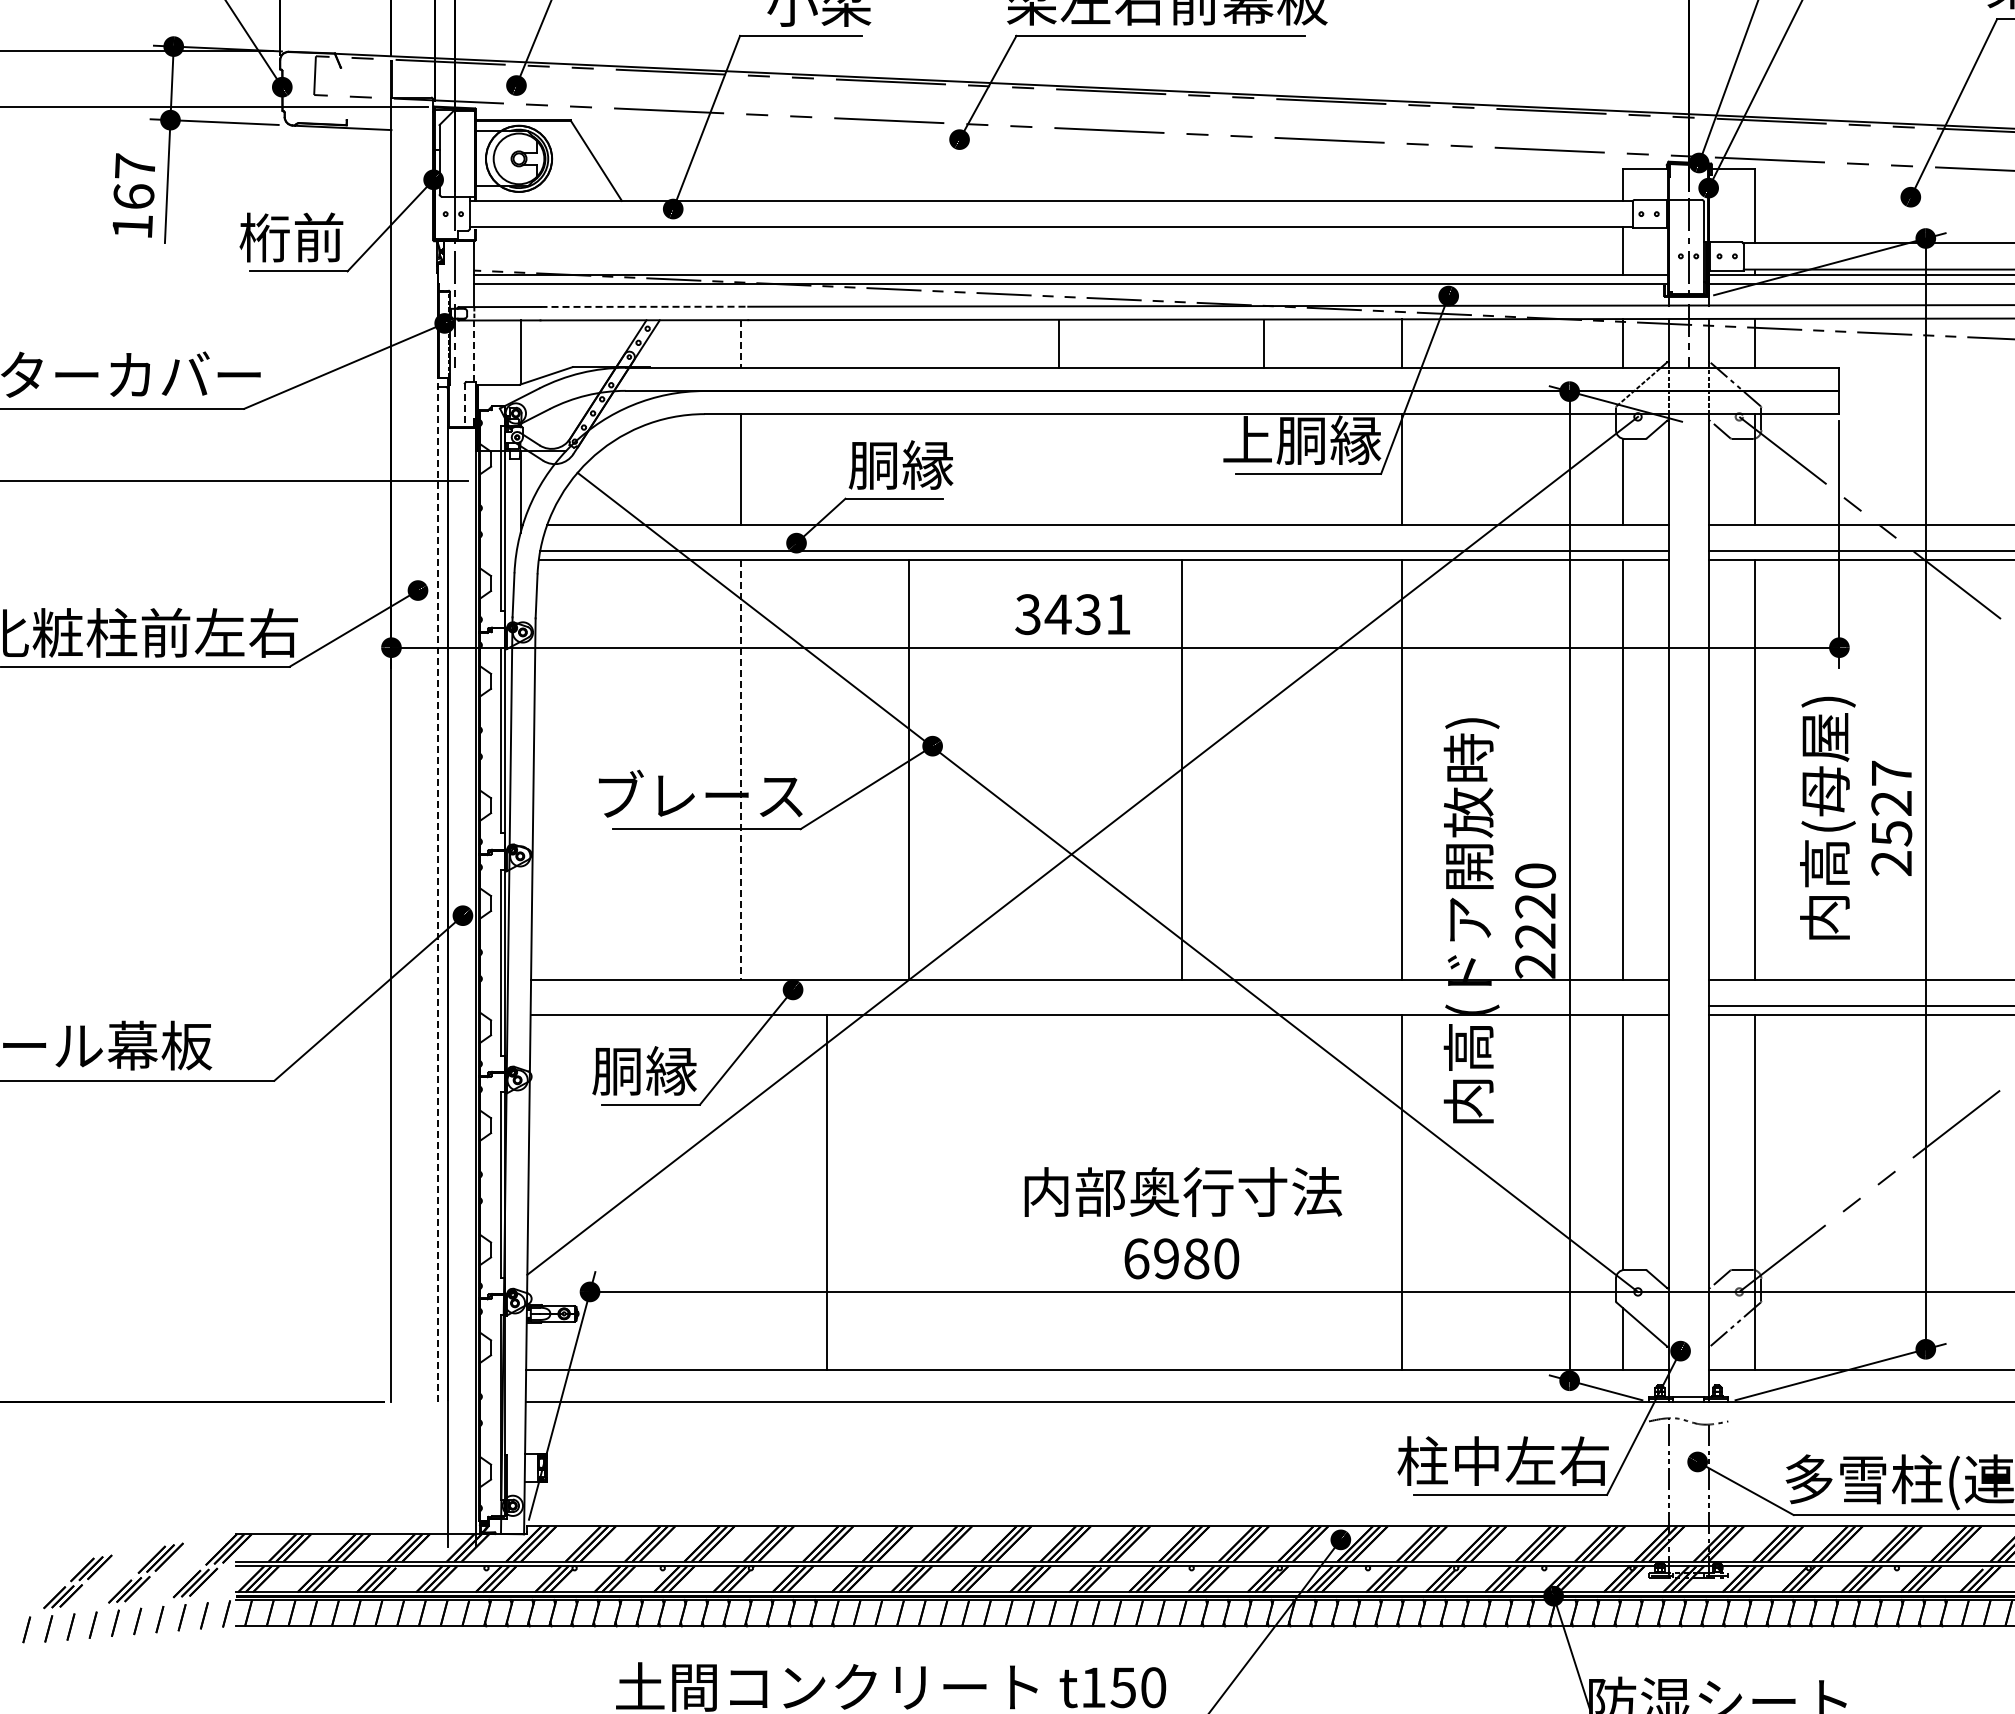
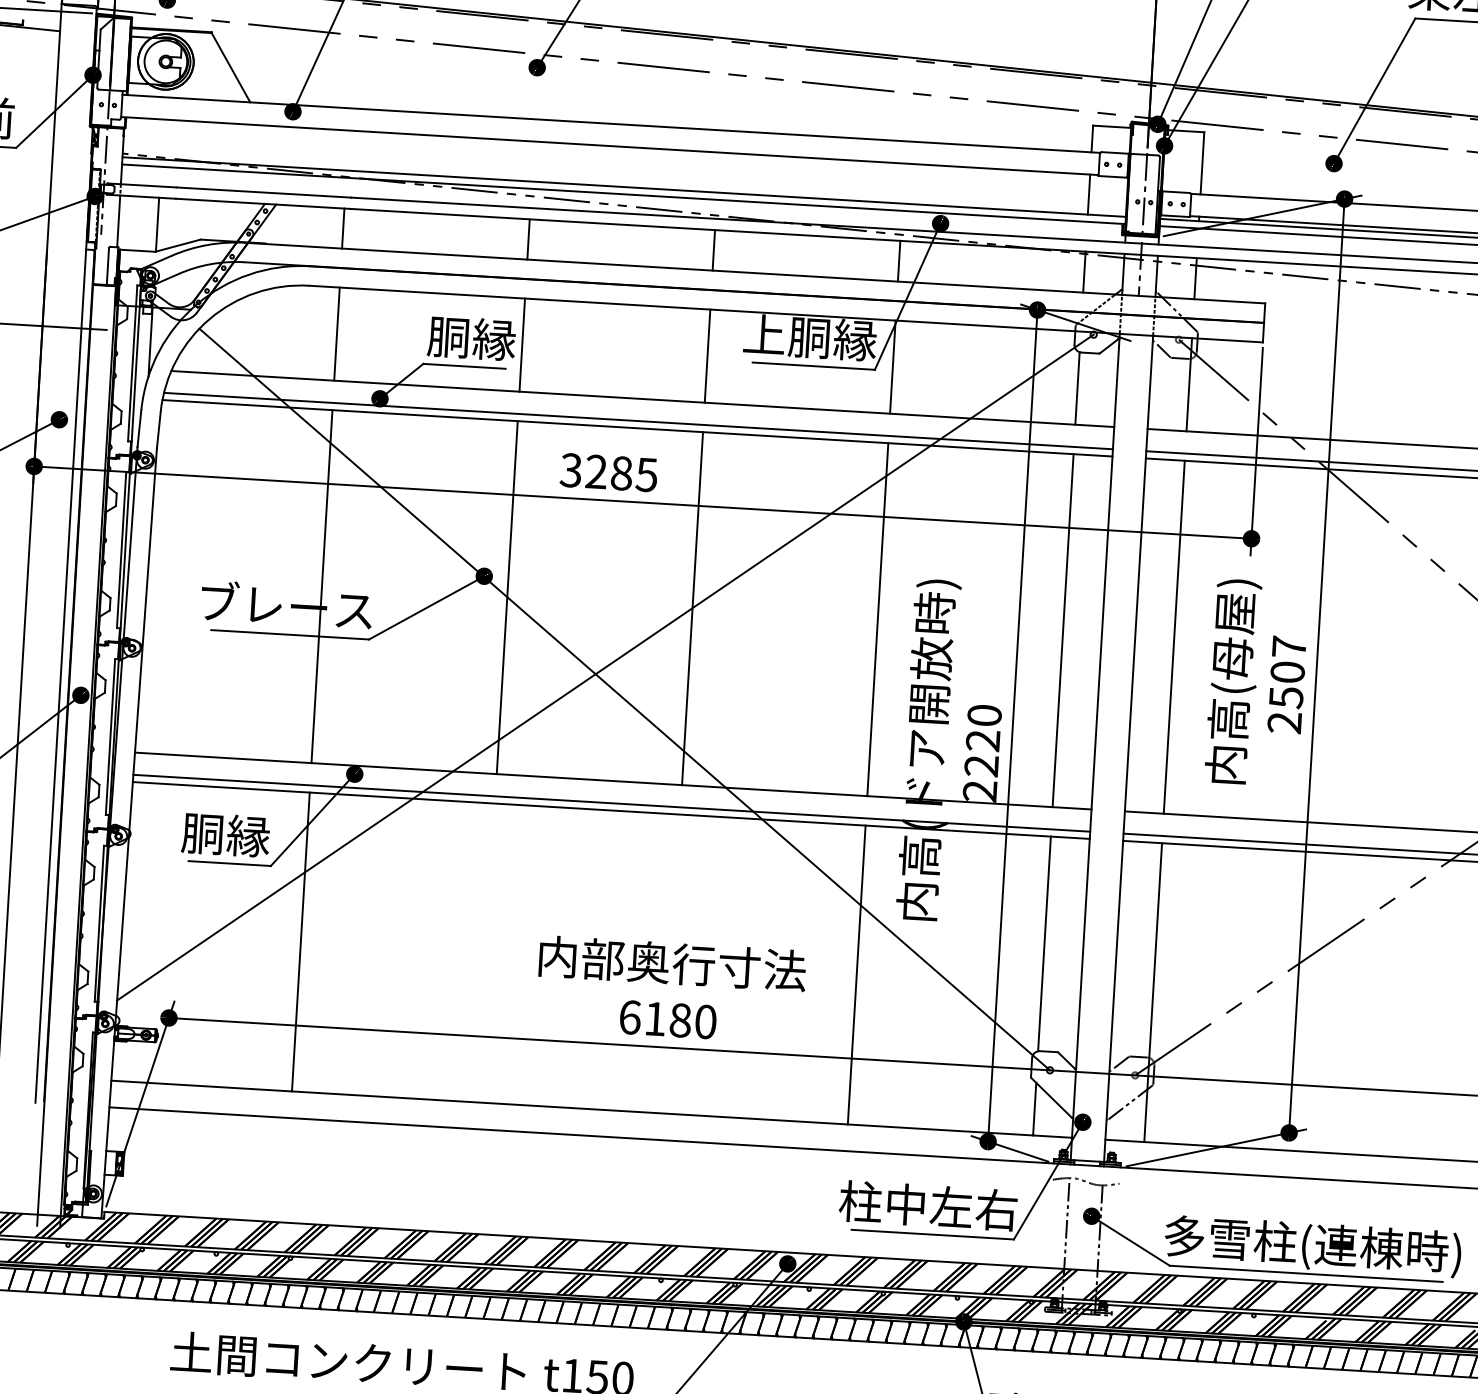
line: (644, 306) -> (263, 192), dashed -> solid
line: (741, 343) -> (343, 228), dashed -> solid
line: (1059, 343) -> (528, 239), moved
line: (1263, 343) -> (713, 250), moved
line: (474, 351) -> (118, 221), dashed -> solid
line: (464, 406) -> (107, 267), dashed -> solid
line: (961, 469) -> (522, 345), added
line: (1181, 469) -> (707, 356), added
text: (1087, 614) -> (621, 473), 3431 -> 3285
line: (741, 769) -> (322, 586), dashed -> solid
line: (909, 769) -> (507, 597), moved
text: (1891, 803) -> (1287, 672), 2527 -> 2507
line: (437, 837) -> (63, 628), dashed -> solid
line: (1099, 1006) -> (611, 803), added
line: (827, 1192) -> (301, 941), moved
text: (1166, 1258) -> (655, 1018), 6980 -> 6180

